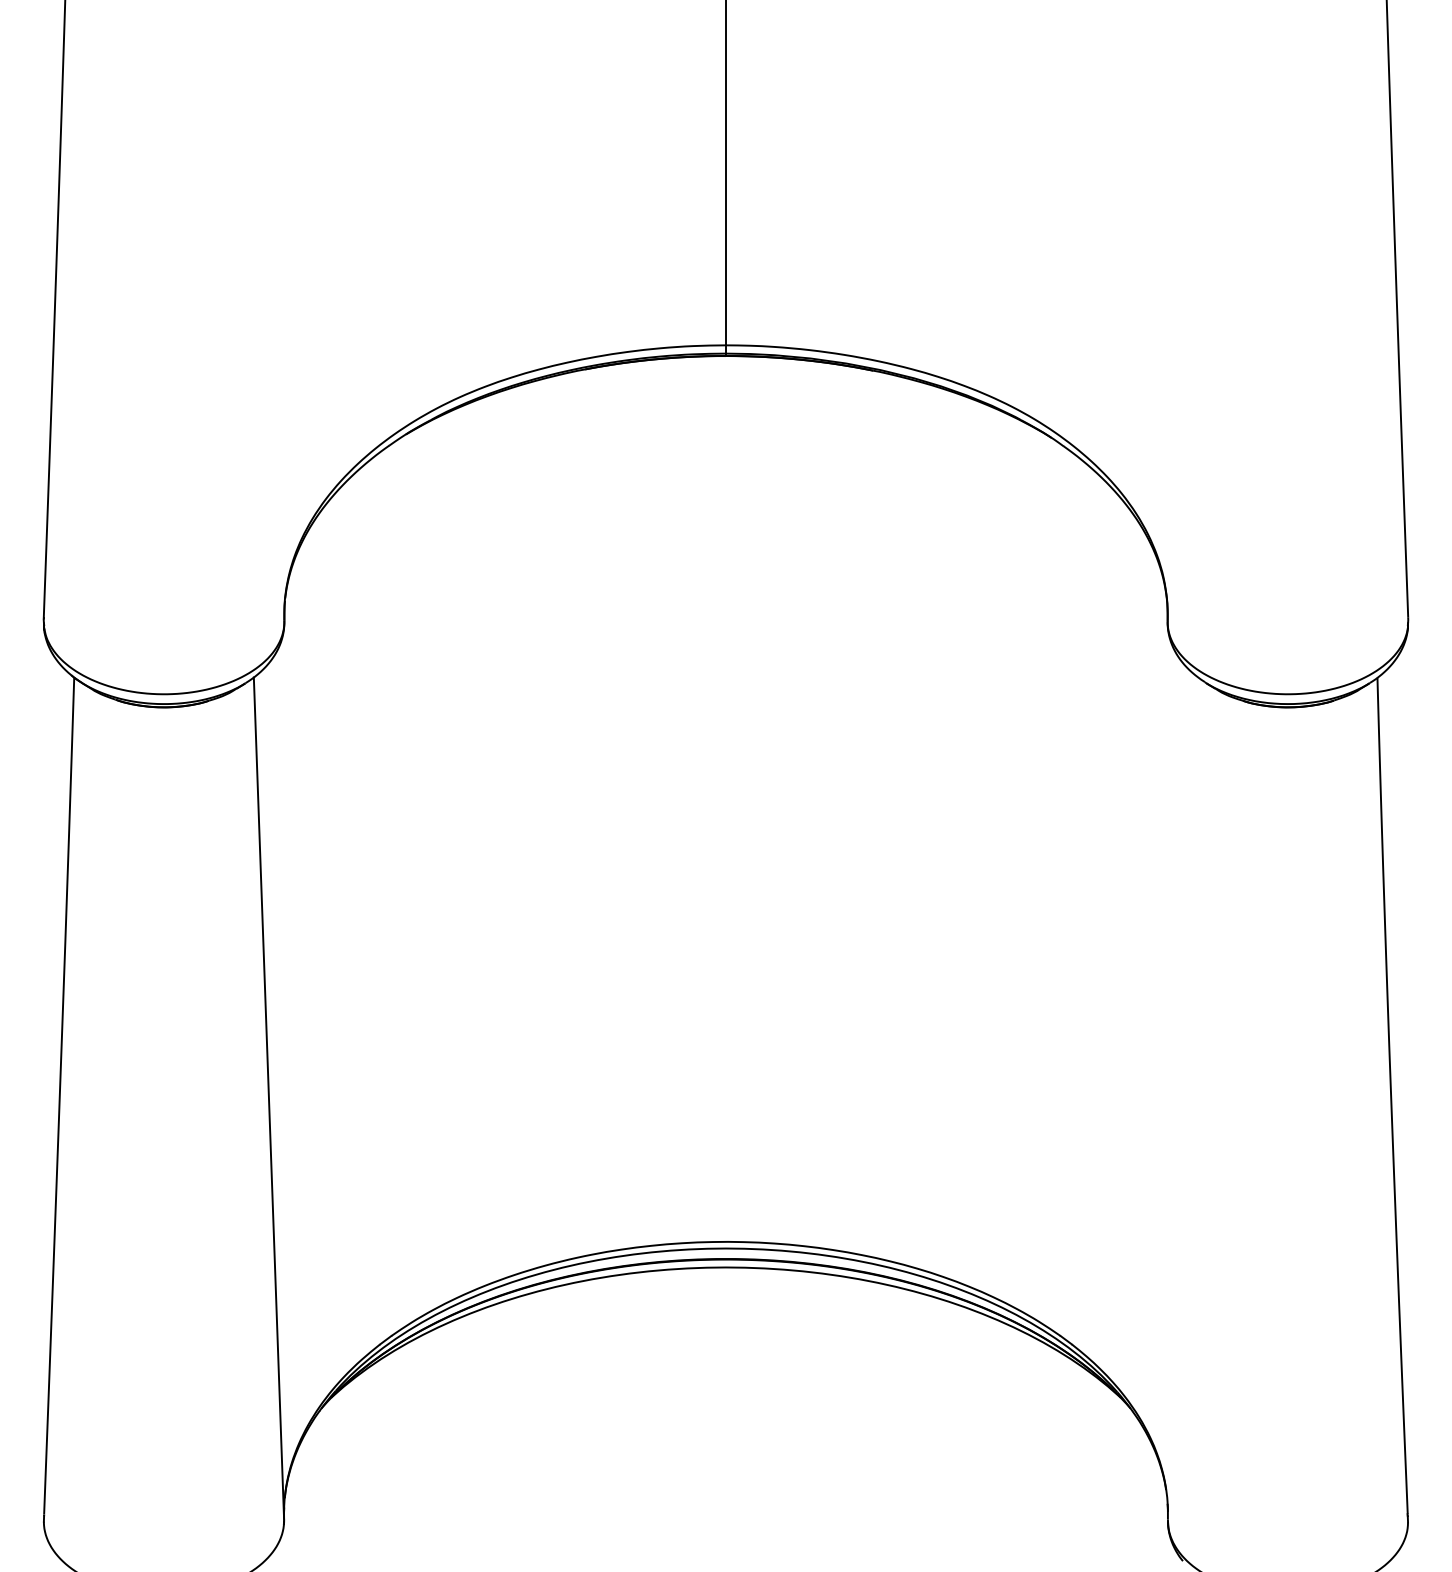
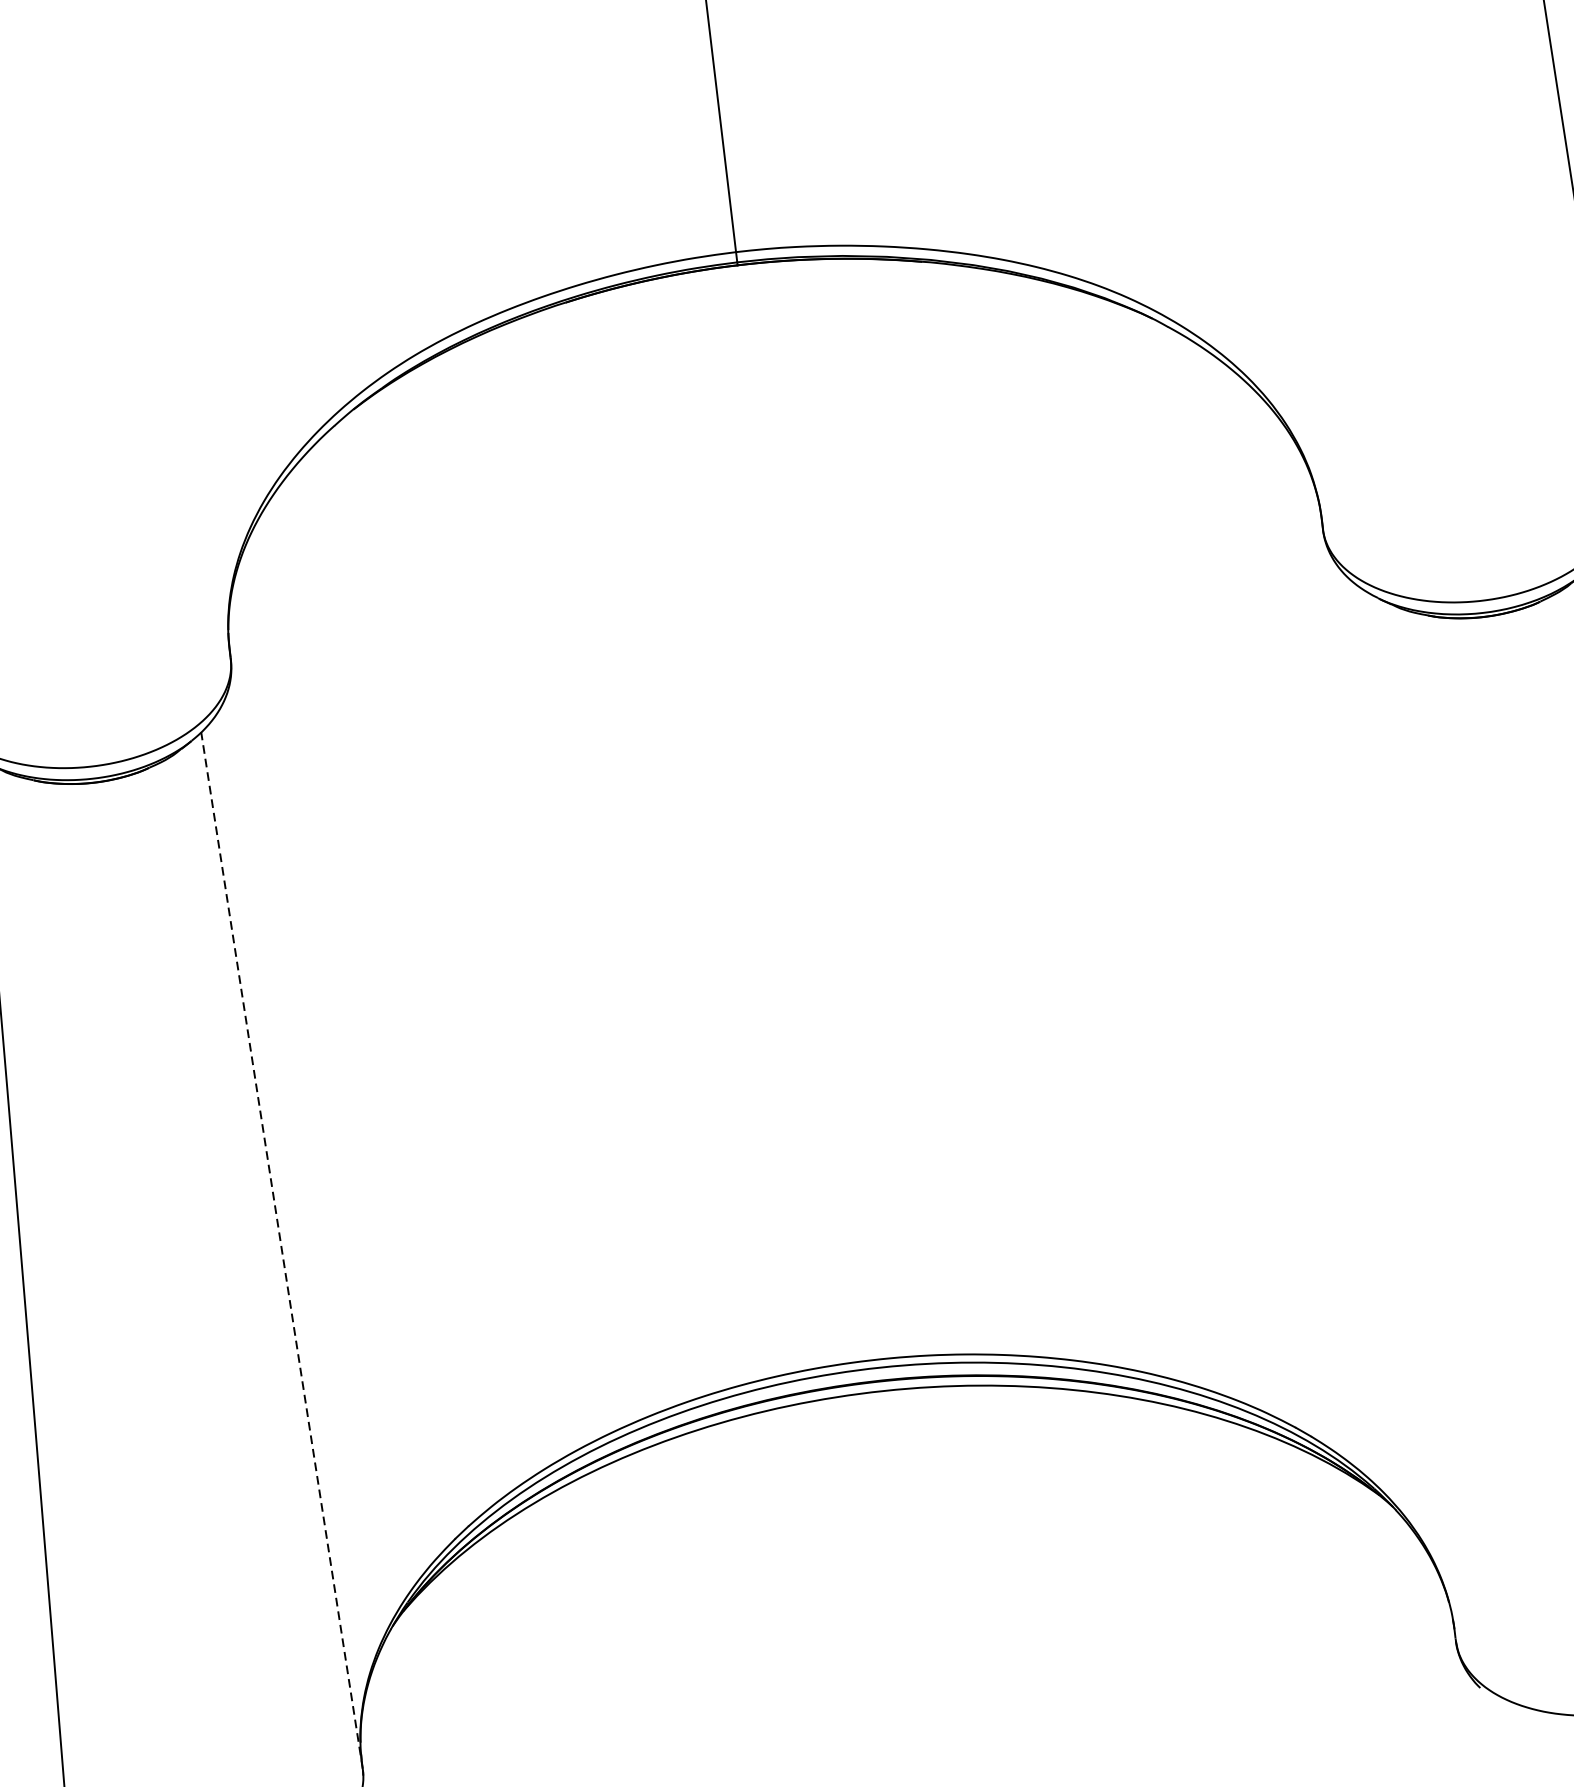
line: (268, 1097) -> (281, 1249), solid -> dashed

